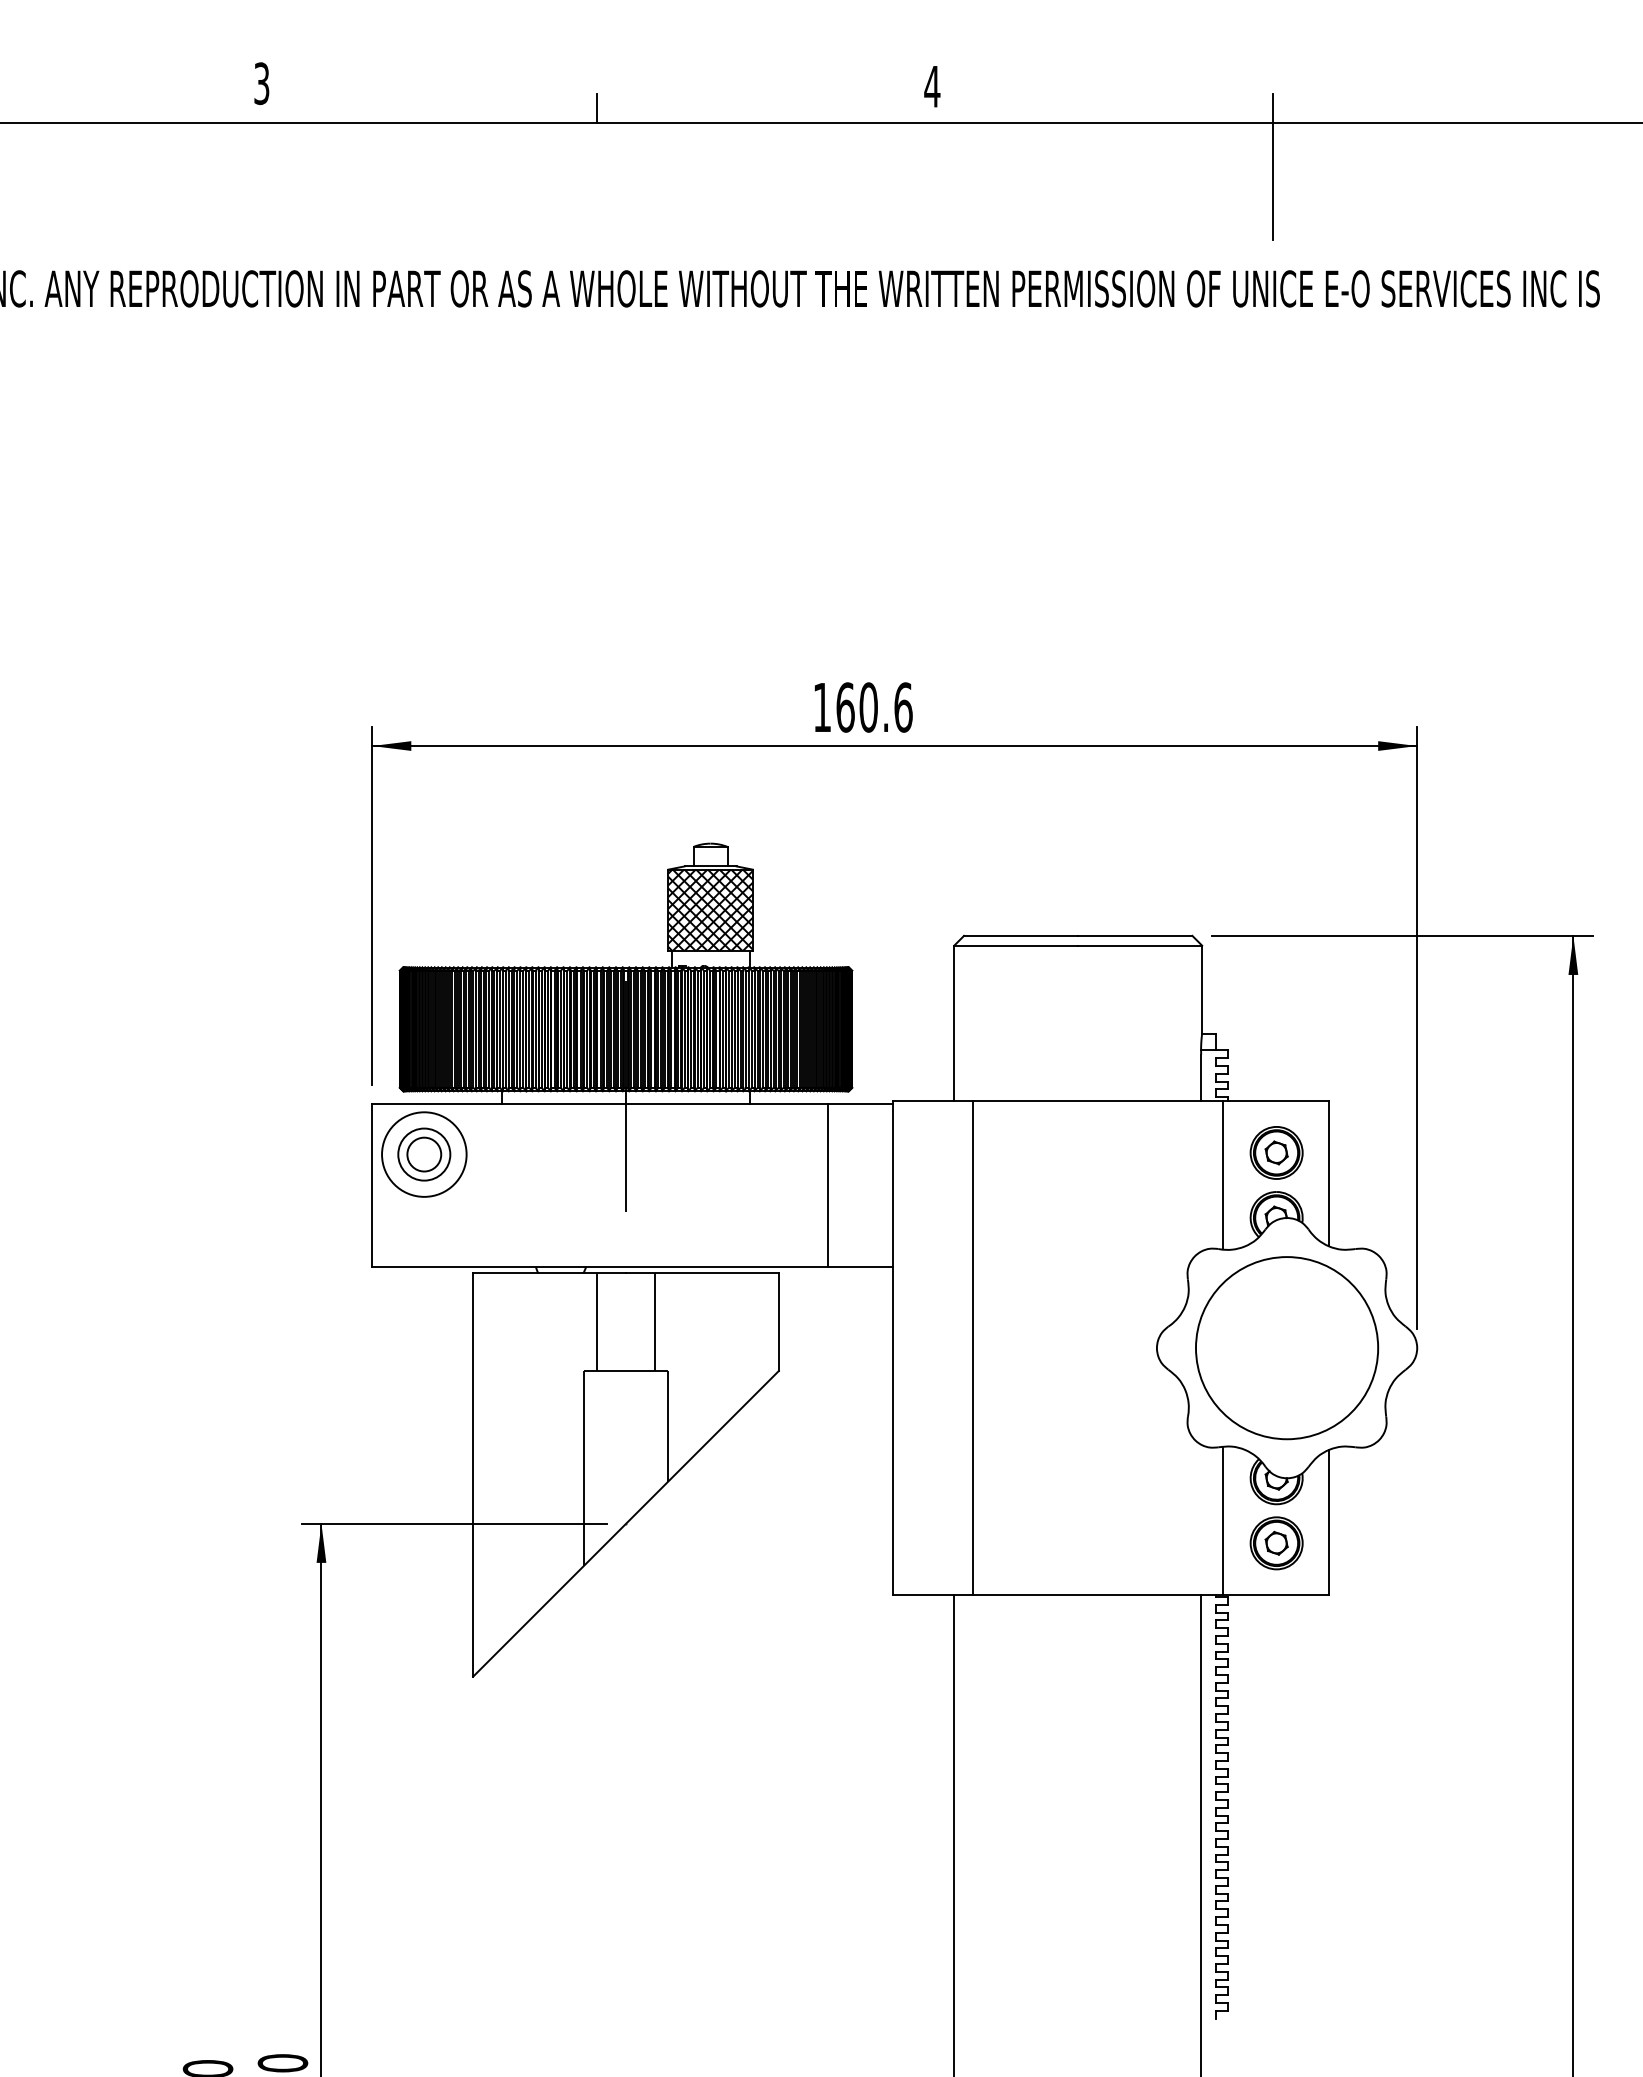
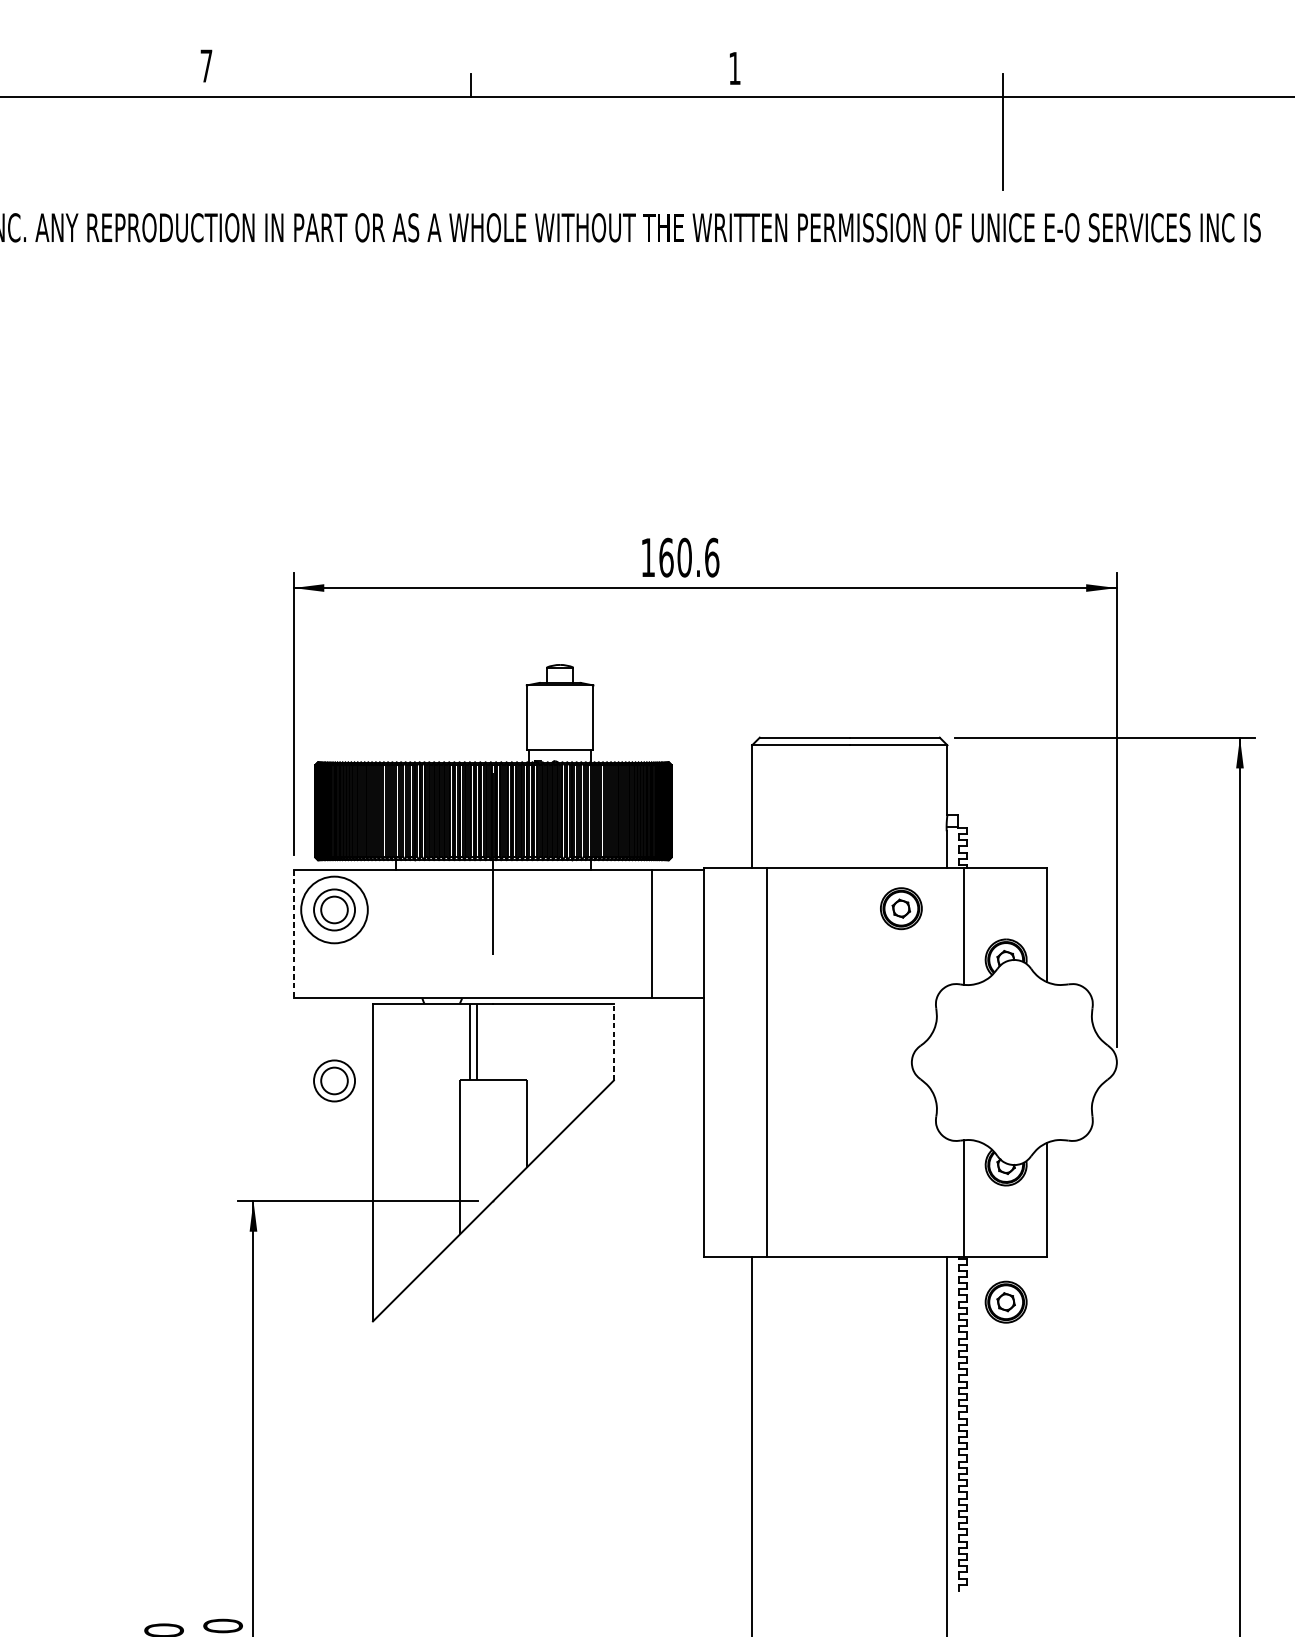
text: (261, 83) -> (206, 65), 3 -> 7
text: (932, 86) -> (734, 68), 4 -> 1
hatch: (710, 910) -> (560, 717), removed
part: (1276, 1152) -> (901, 908), moved
line: (372, 1186) -> (293, 935), solid -> dashed
line: (655, 1321) -> (477, 1041), moved
line: (778, 1322) -> (613, 1042), solid -> dashed
circle: (1287, 1348) -> (1014, 1062), removed
part: (424, 1371) -> (334, 1080), added
part: (1276, 1543) -> (1006, 1302), moved

